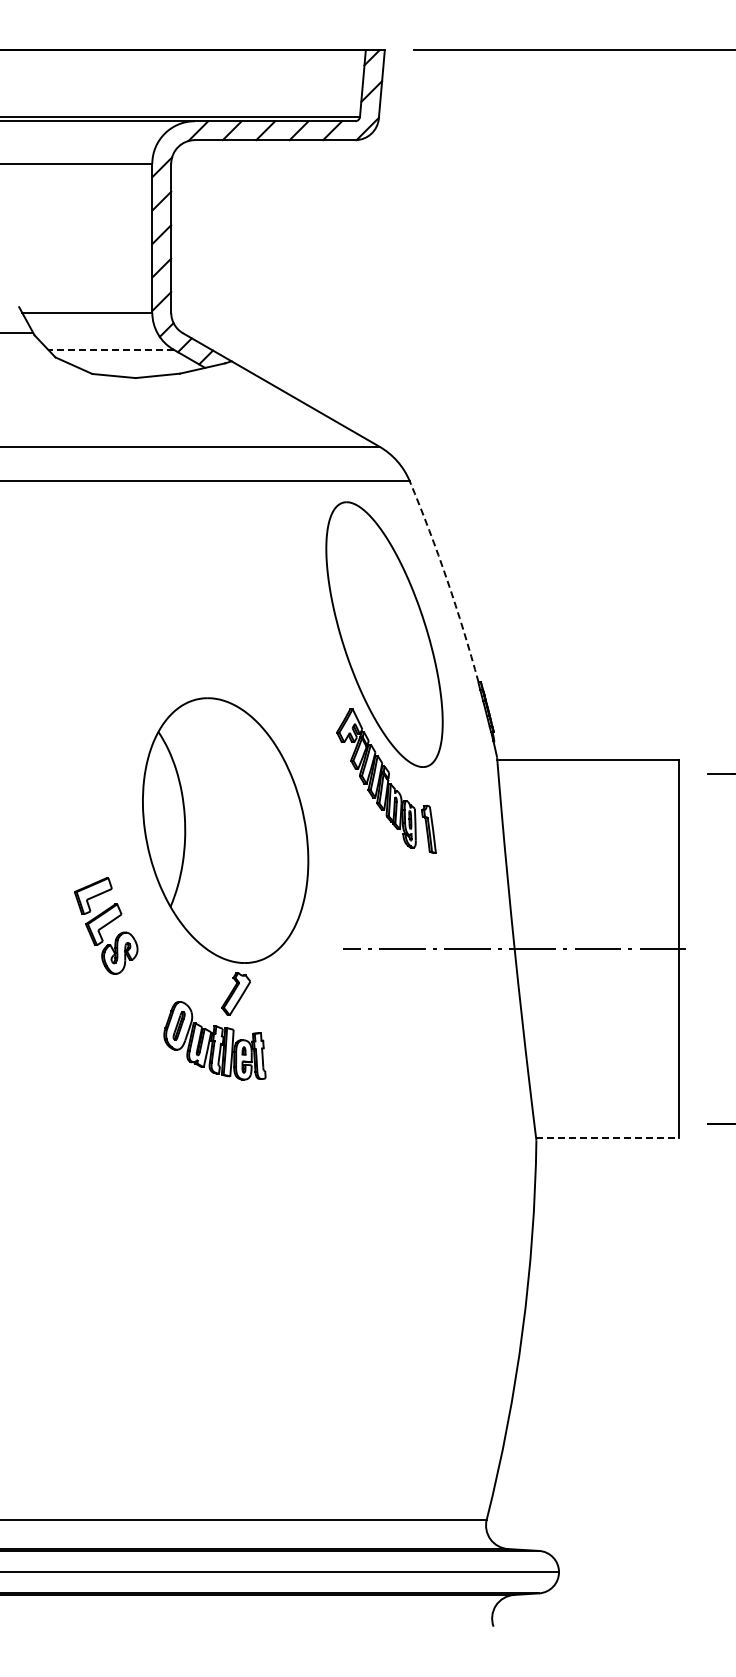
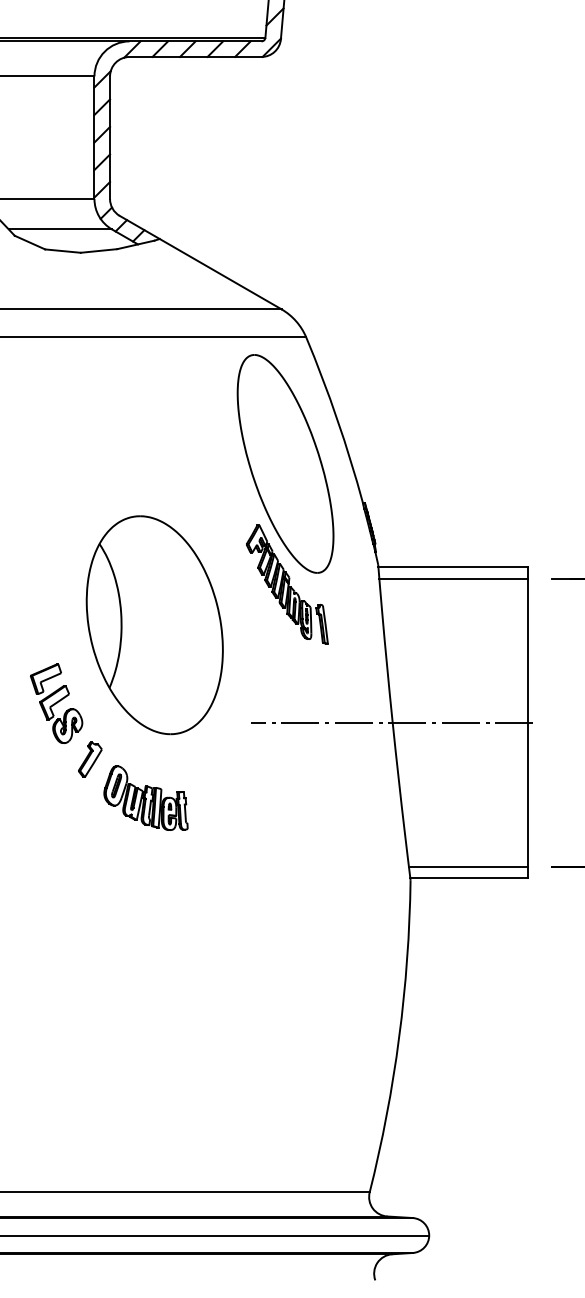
line: (110, 349) -> (60, 229), dashed -> solid
arc: (447, 580) -> (337, 419), dashed -> solid
line: (588, 773) -> (453, 578), added
part: (235, 993) -> (89, 759), moved
line: (606, 1123) -> (468, 866), added
line: (607, 1138) -> (469, 878), dashed -> solid

